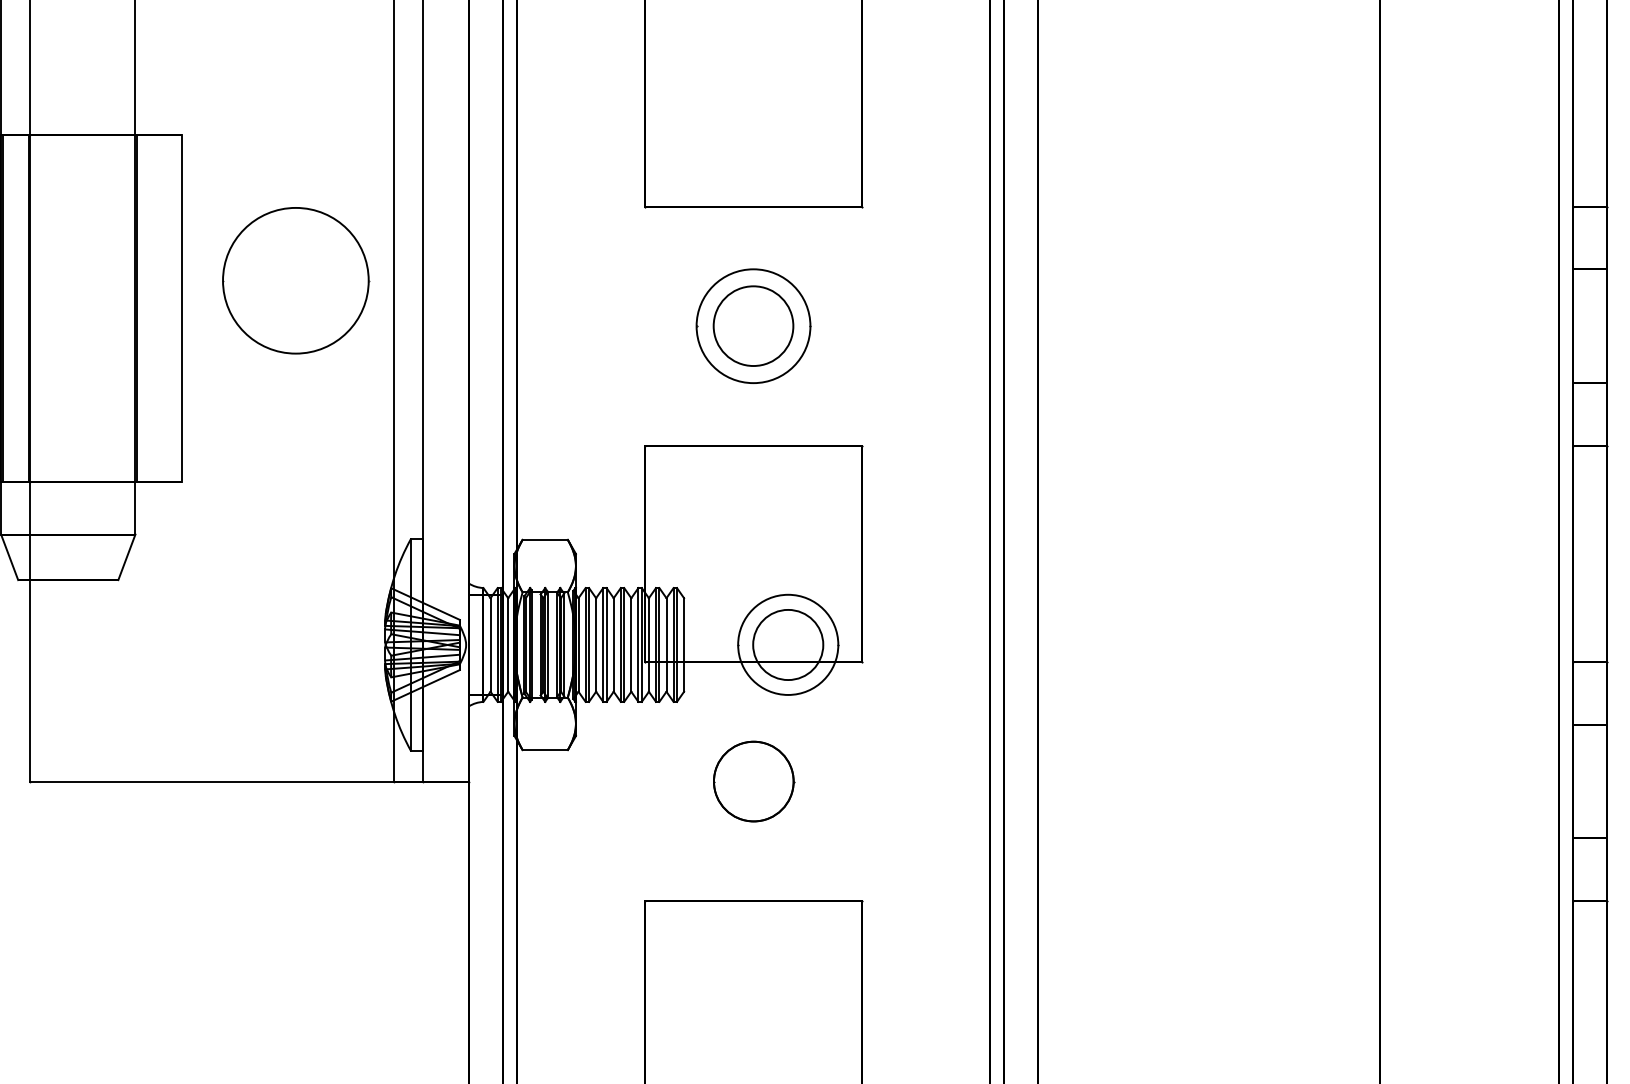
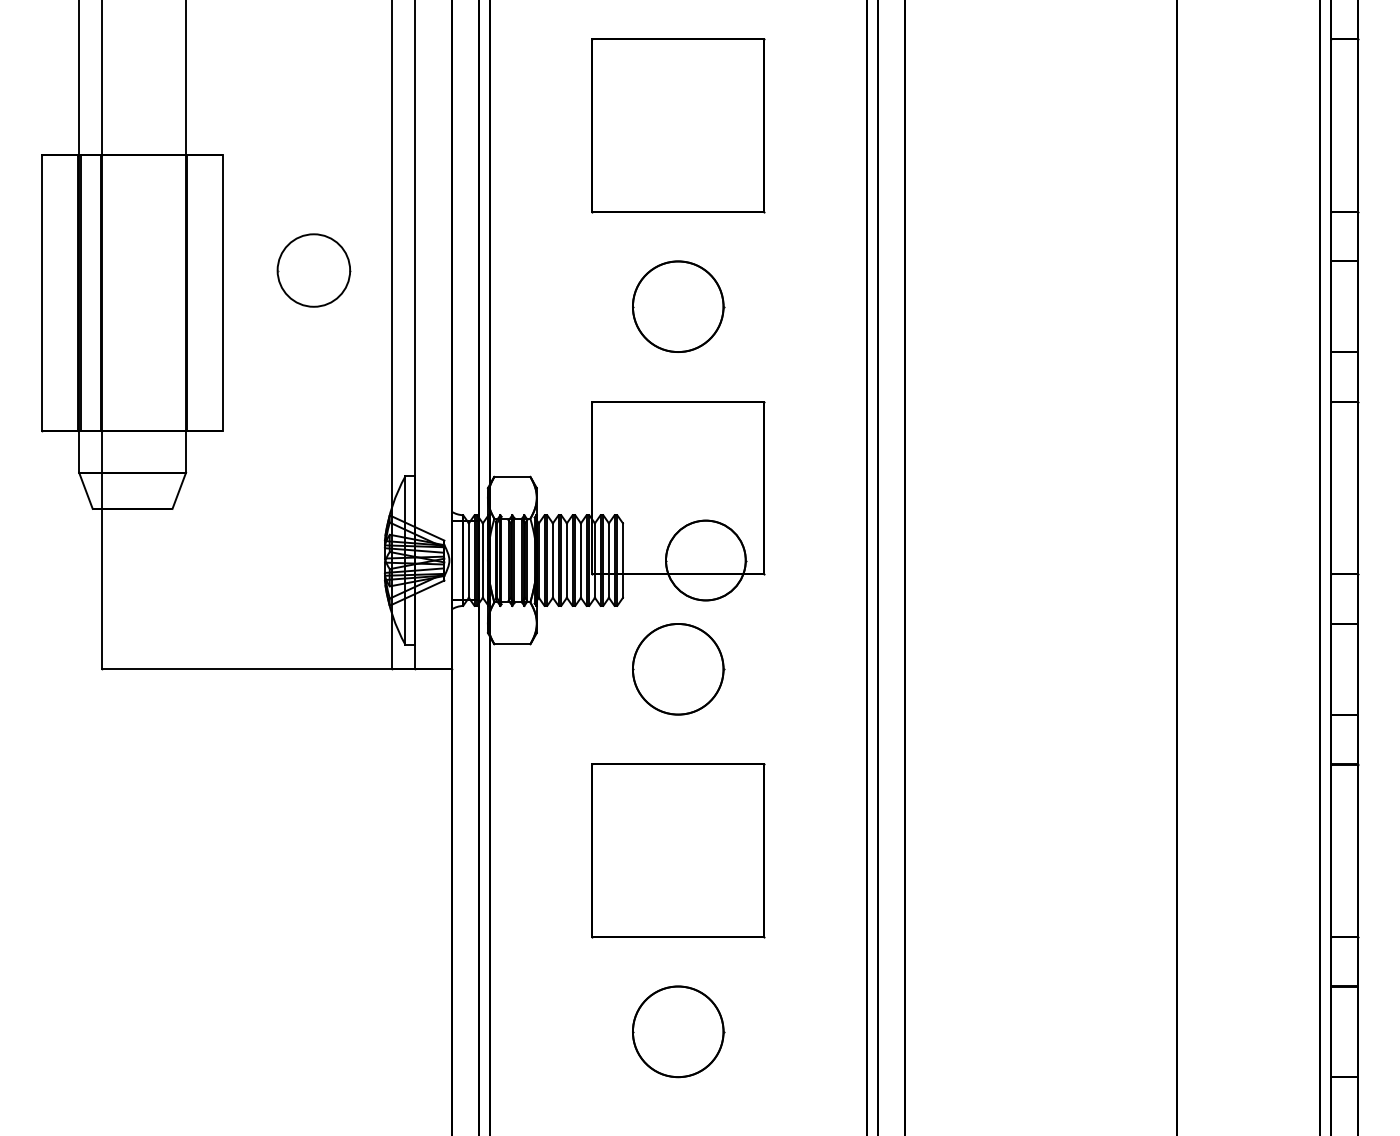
part: (295, 280) -> (313, 270), size x0.62
circle: (752, 325) -> (677, 306), size x1.43
circle: (787, 644) -> (705, 560), size x1.43
part: (753, 781) -> (678, 669), size x1.43

